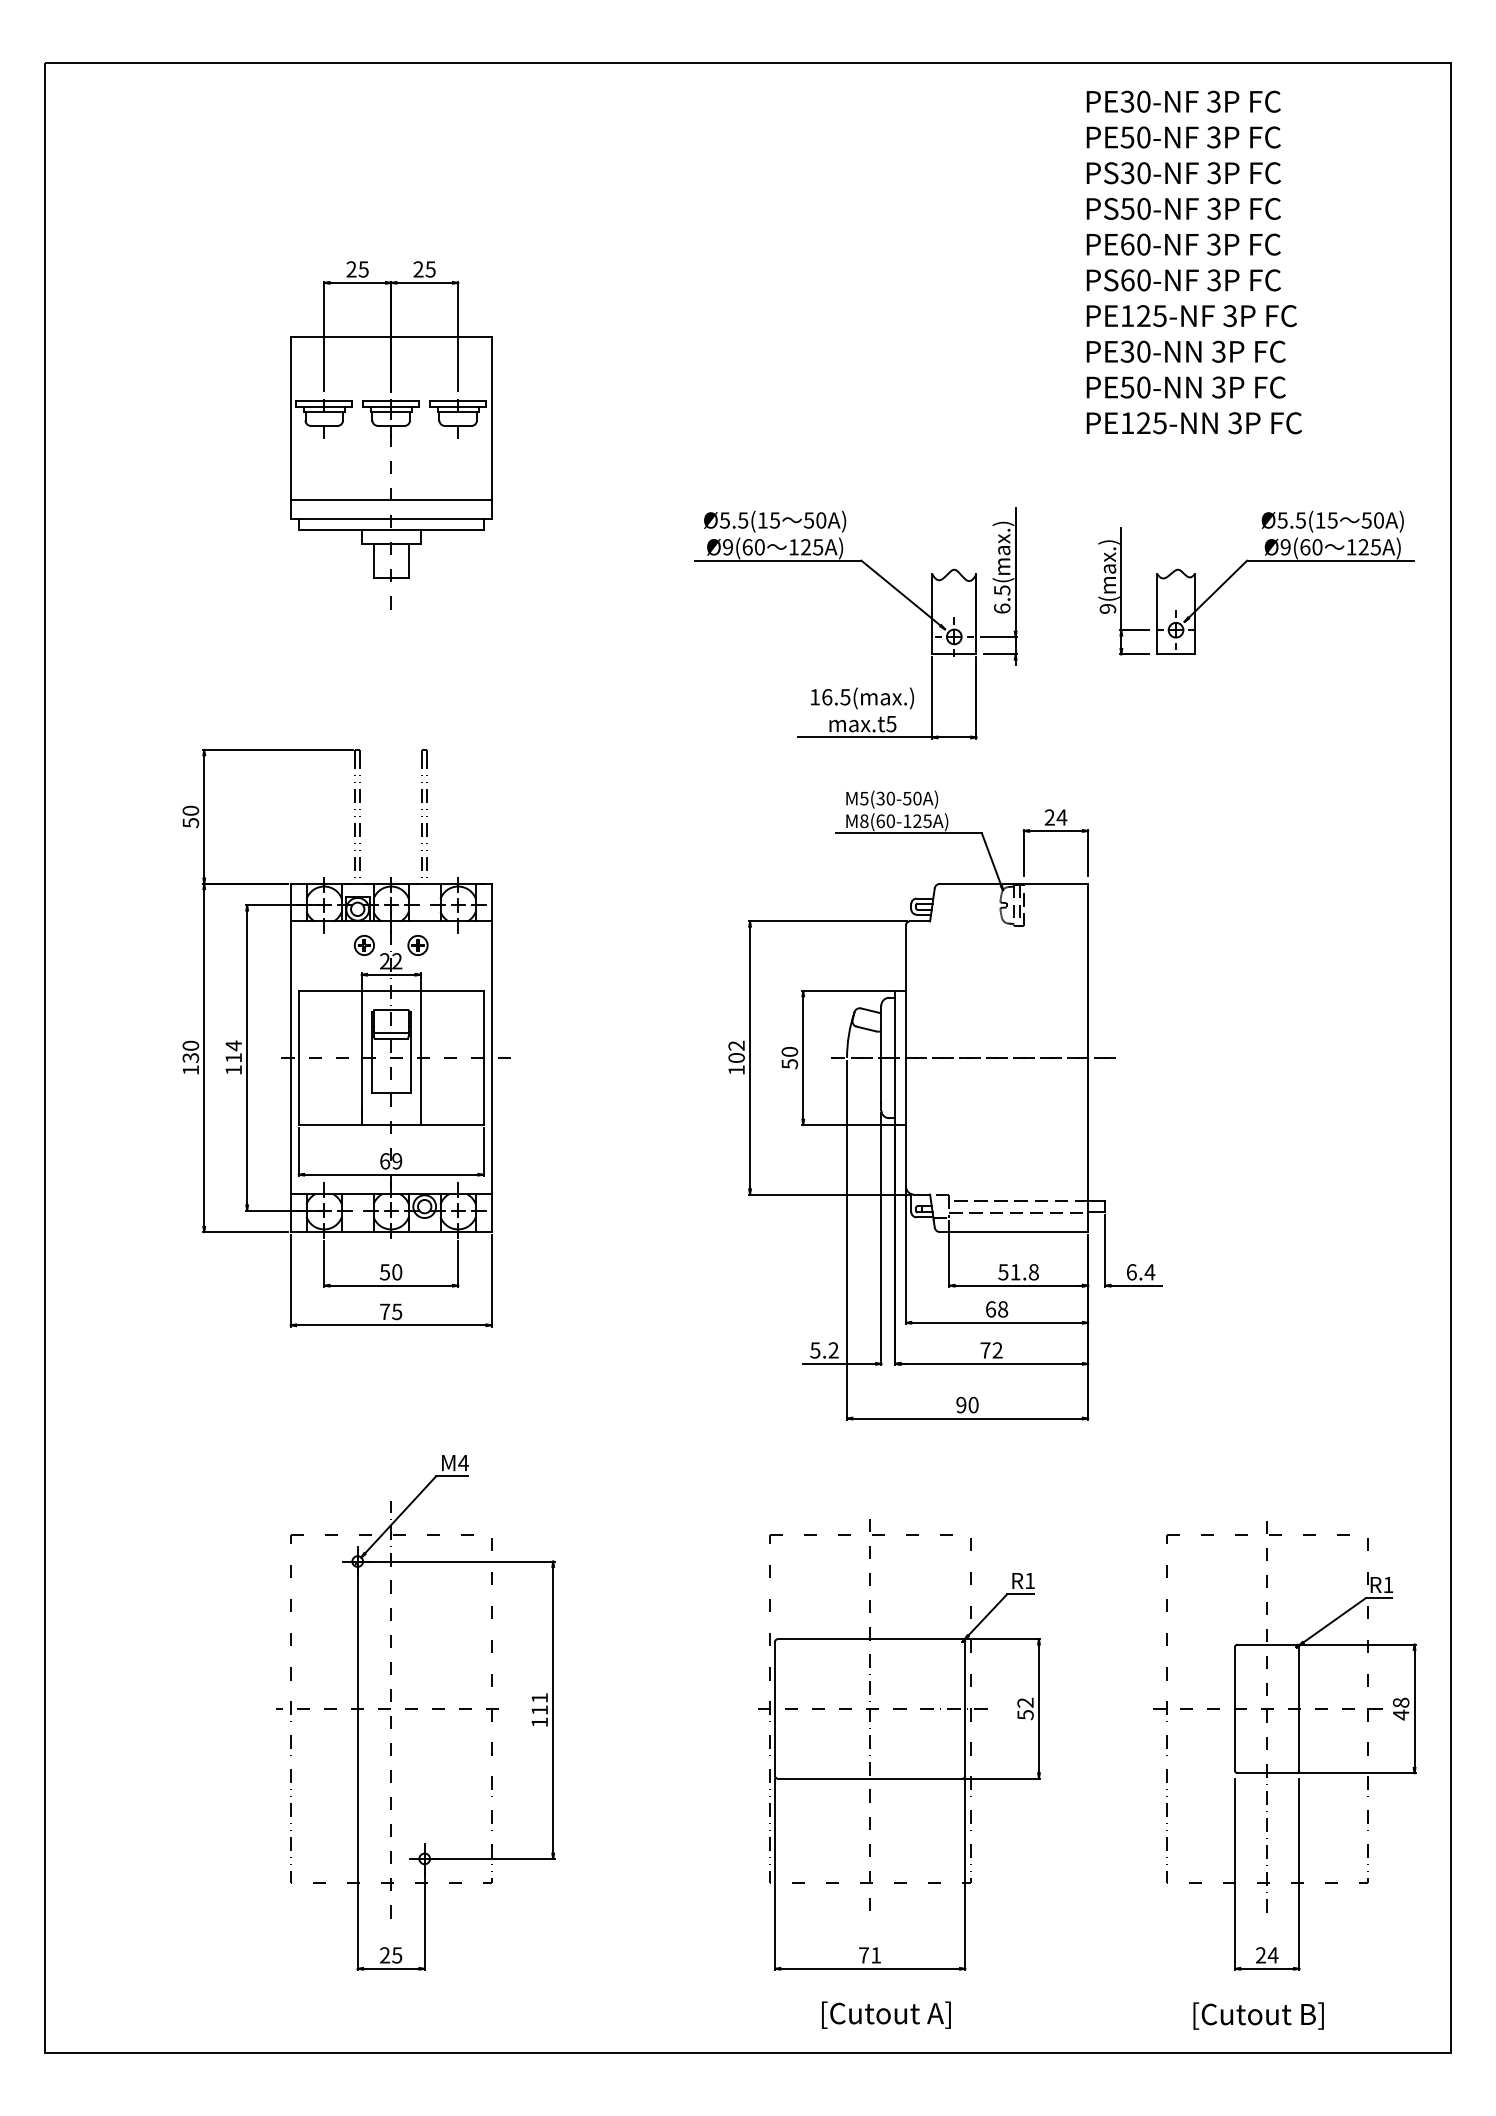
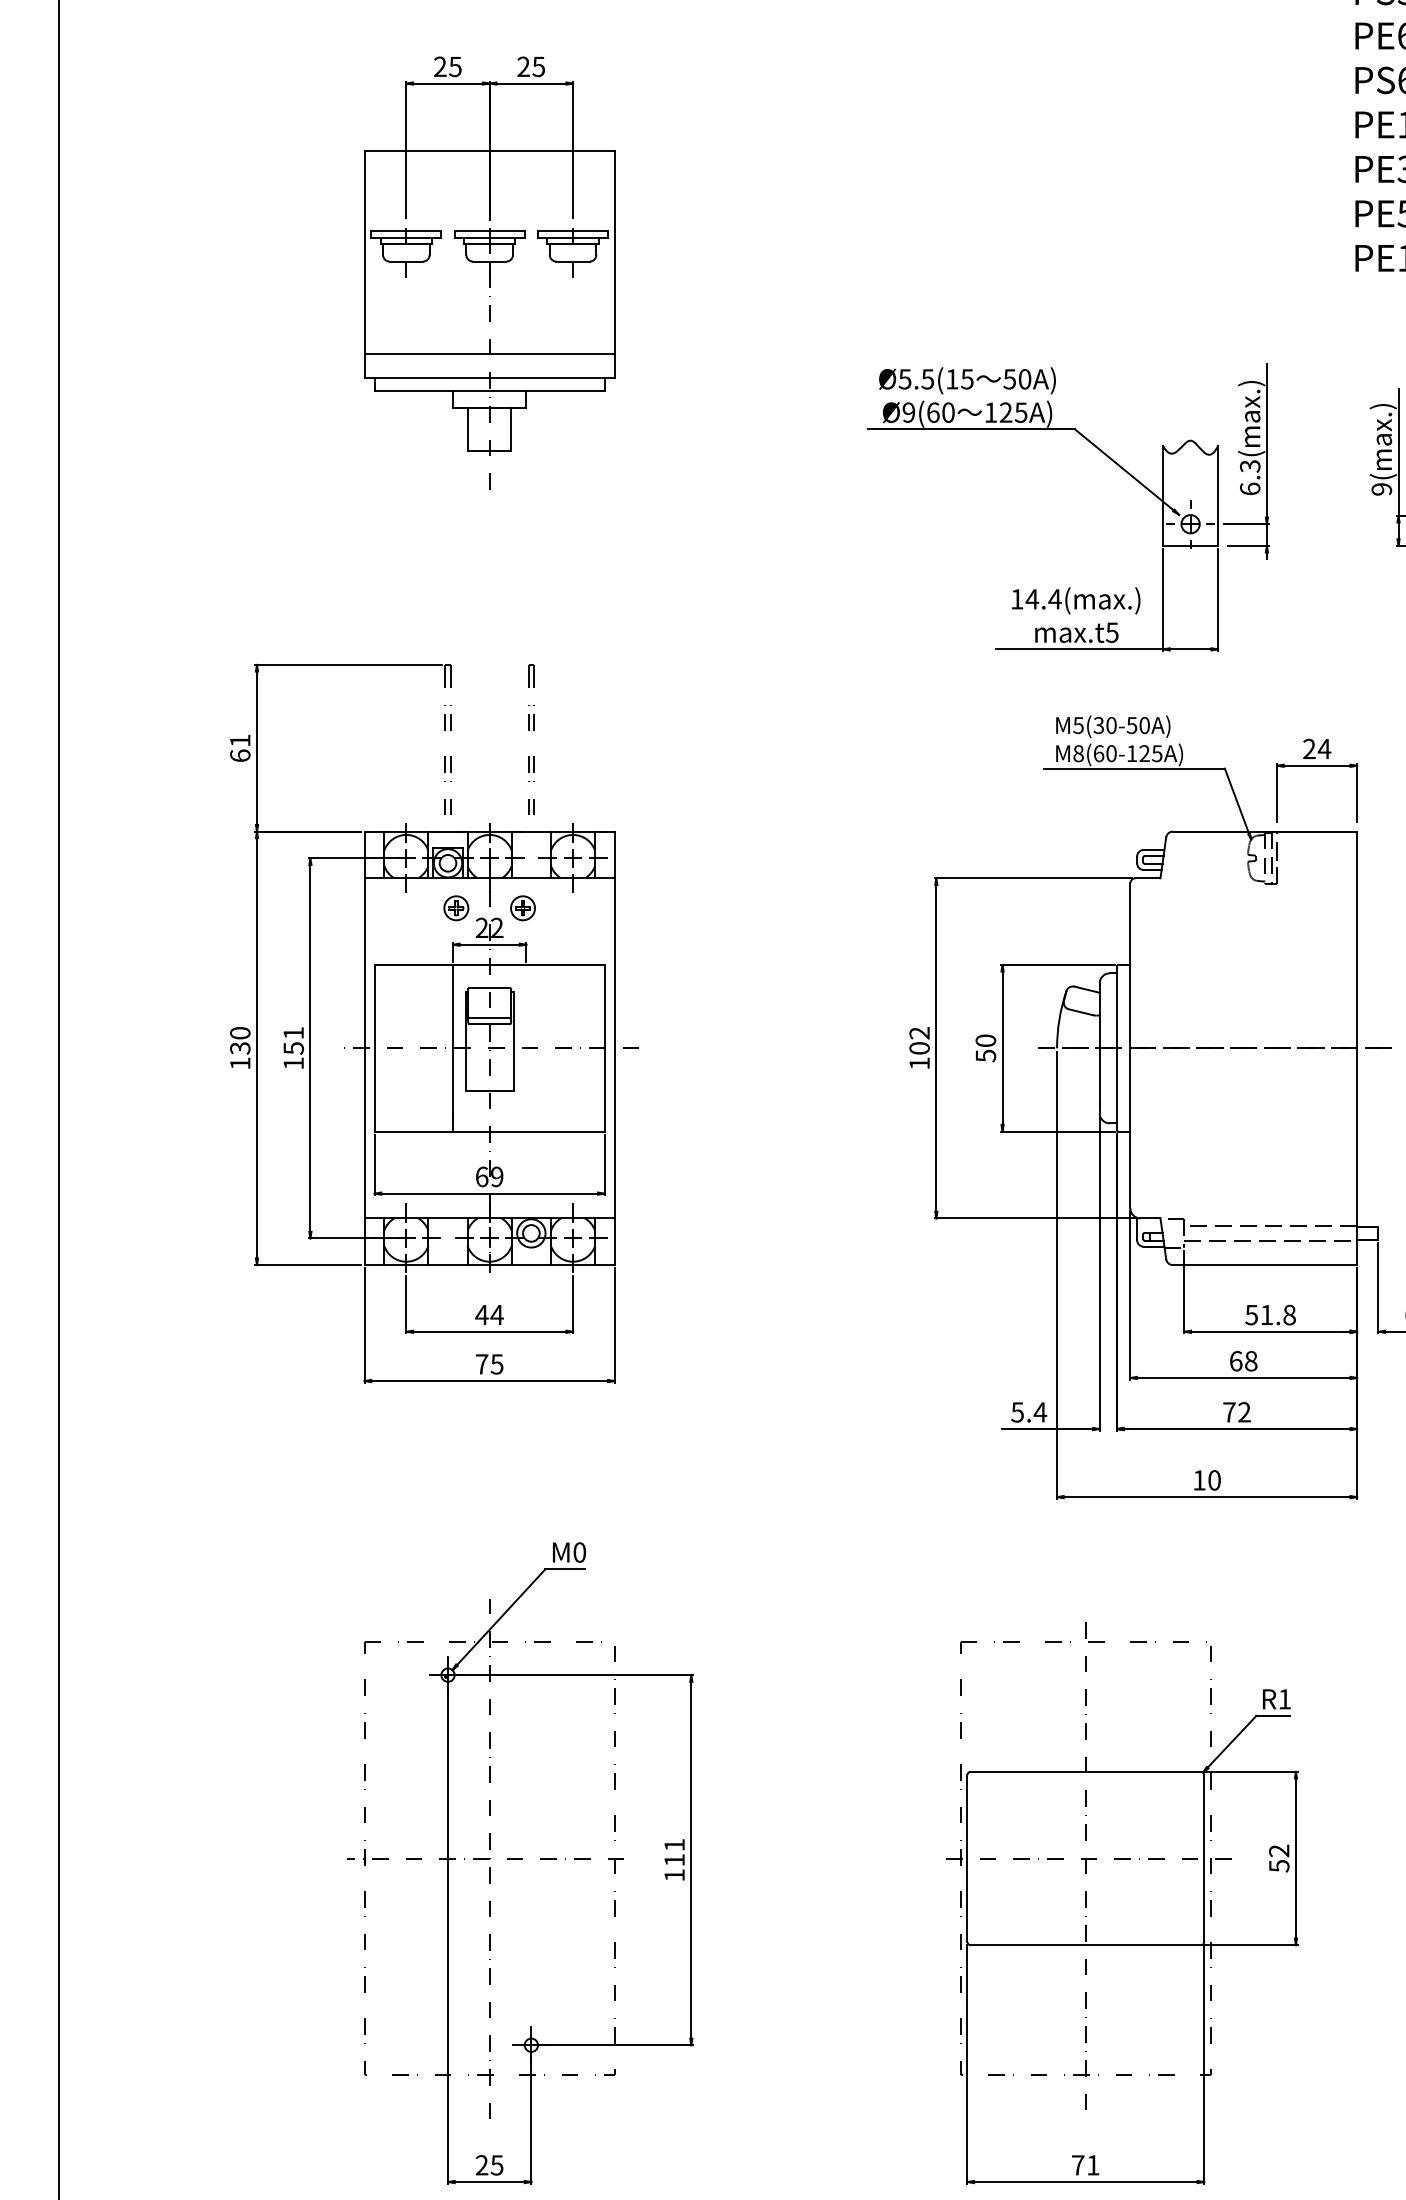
text: (1001, 589) -> (1249, 465), 6.5(max.) -> 6.3(max.)
text: (835, 697) -> (1042, 599), 16.5(max.) -> 14.4(max.)
text: (190, 816) -> (239, 747), 50 -> 61
text: (233, 1051) -> (293, 1040), 114 -> 151
line: (420, 1058) -> (526, 1048), removed
text: (390, 1272) -> (488, 1315), 50 -> 44
text: (833, 1350) -> (1040, 1412), 5.2 -> 5.4
text: (961, 1404) -> (1199, 1479), 90 -> 10
text: (463, 1462) -> (579, 1551), M4 -> M0

